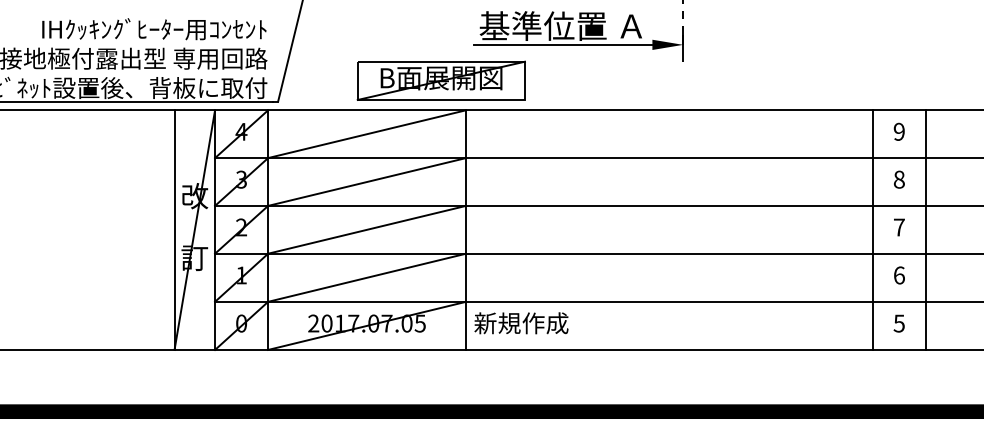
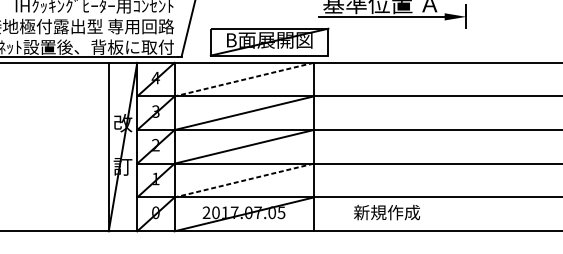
part: (440, 80) -> (269, 41), moved
line: (367, 134) -> (244, 79), solid -> dashed
line: (367, 277) -> (244, 180), solid -> dashed
text: (521, 323) -> (387, 212), moved

